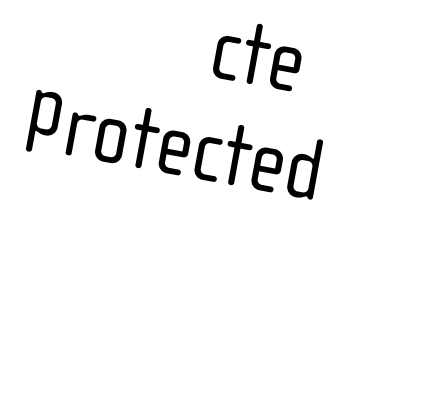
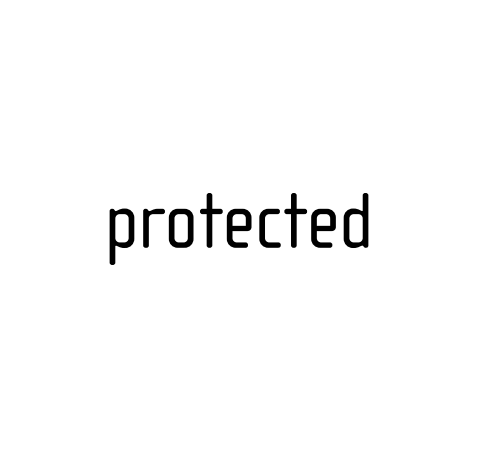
part: (258, 54) -> (297, 128), removed
part: (44, 122) -> (121, 236), moved

